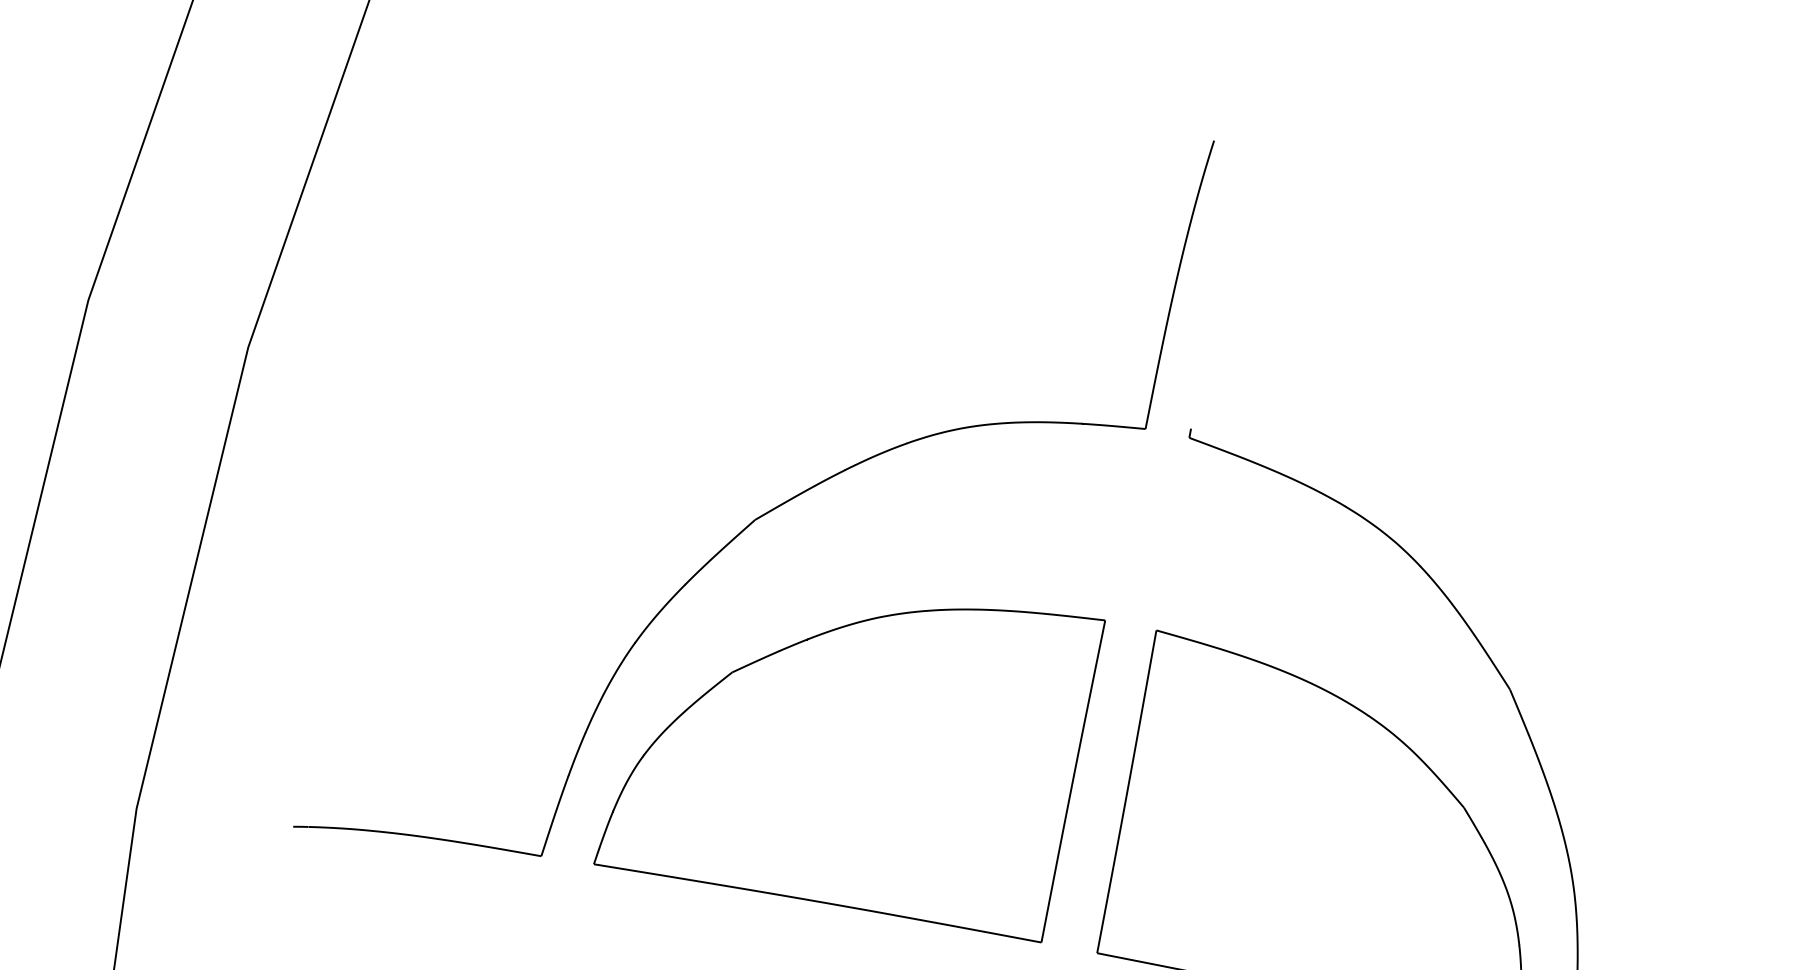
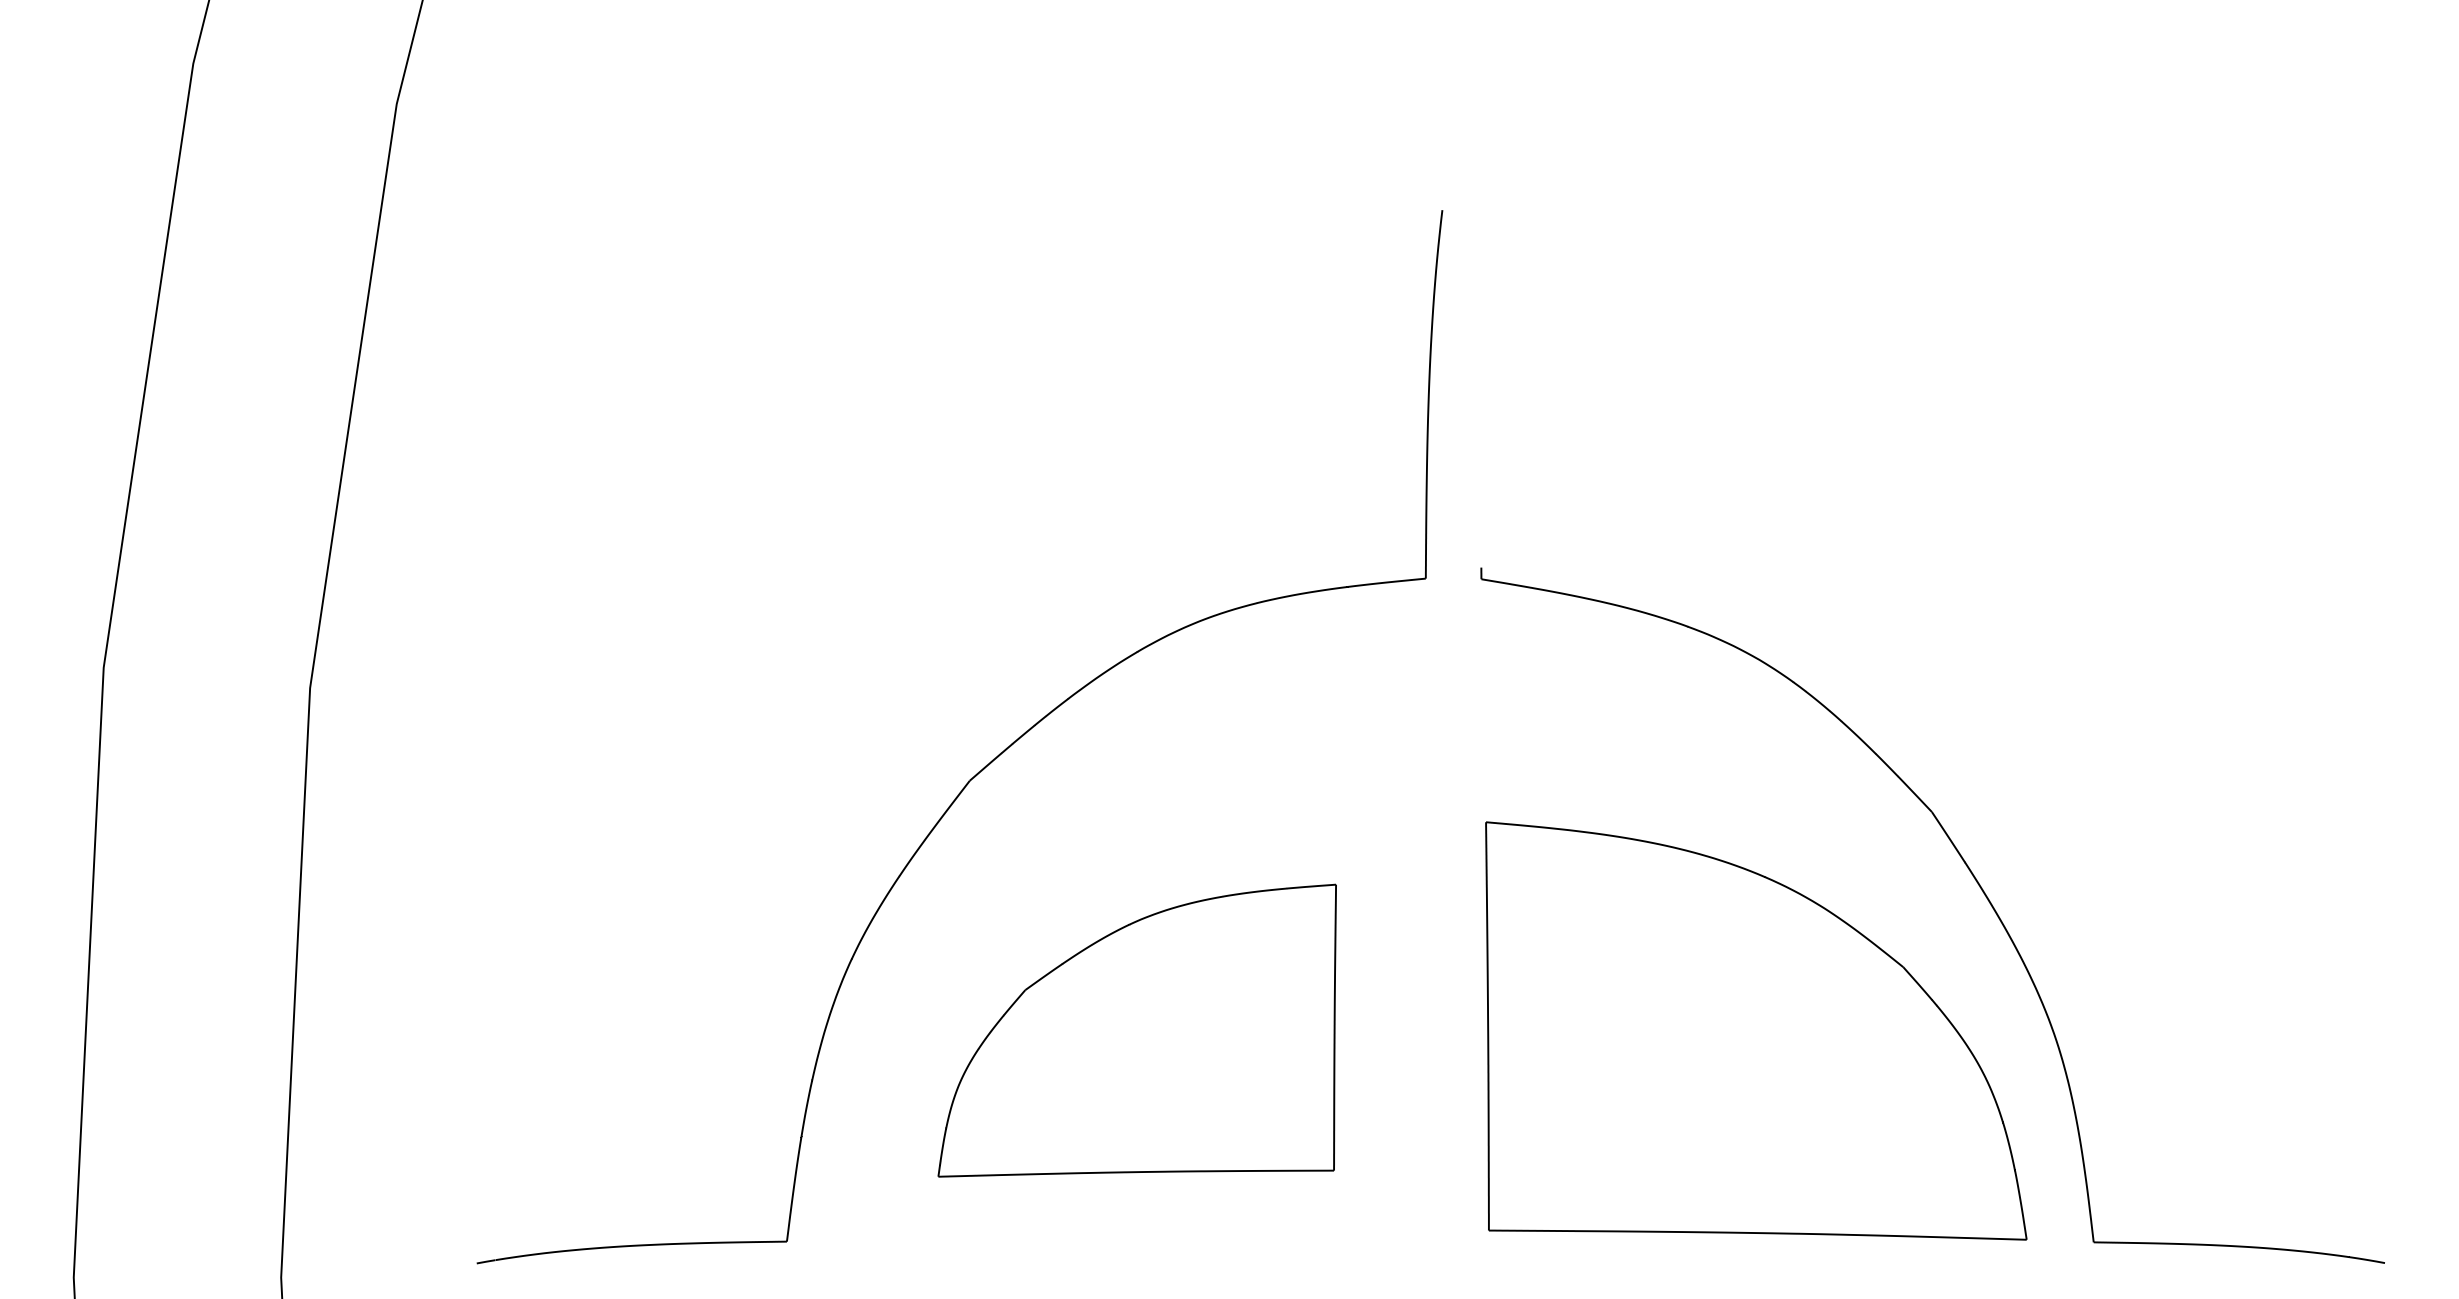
part: (849, 742) -> (1137, 1030), size x0.7

